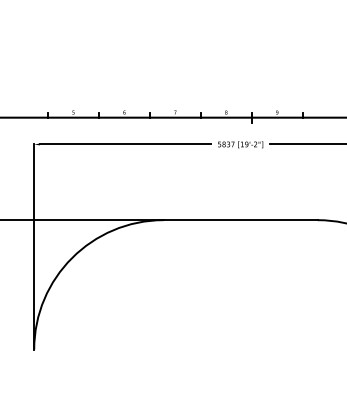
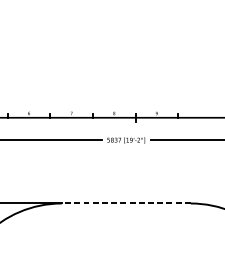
line: (240, 220) -> (126, 203), solid -> dashed

